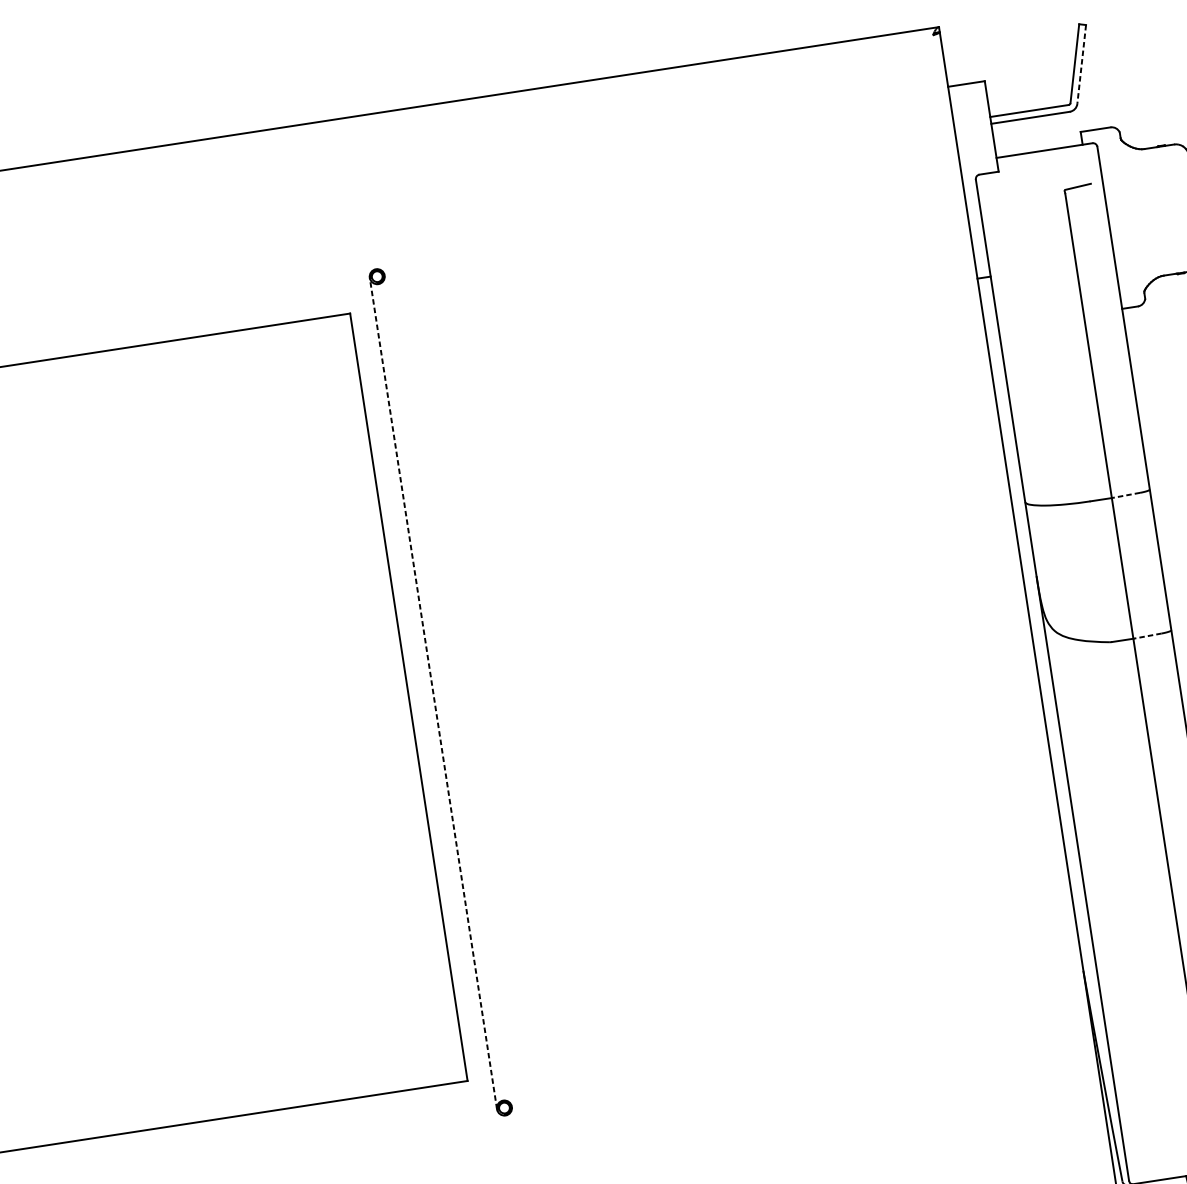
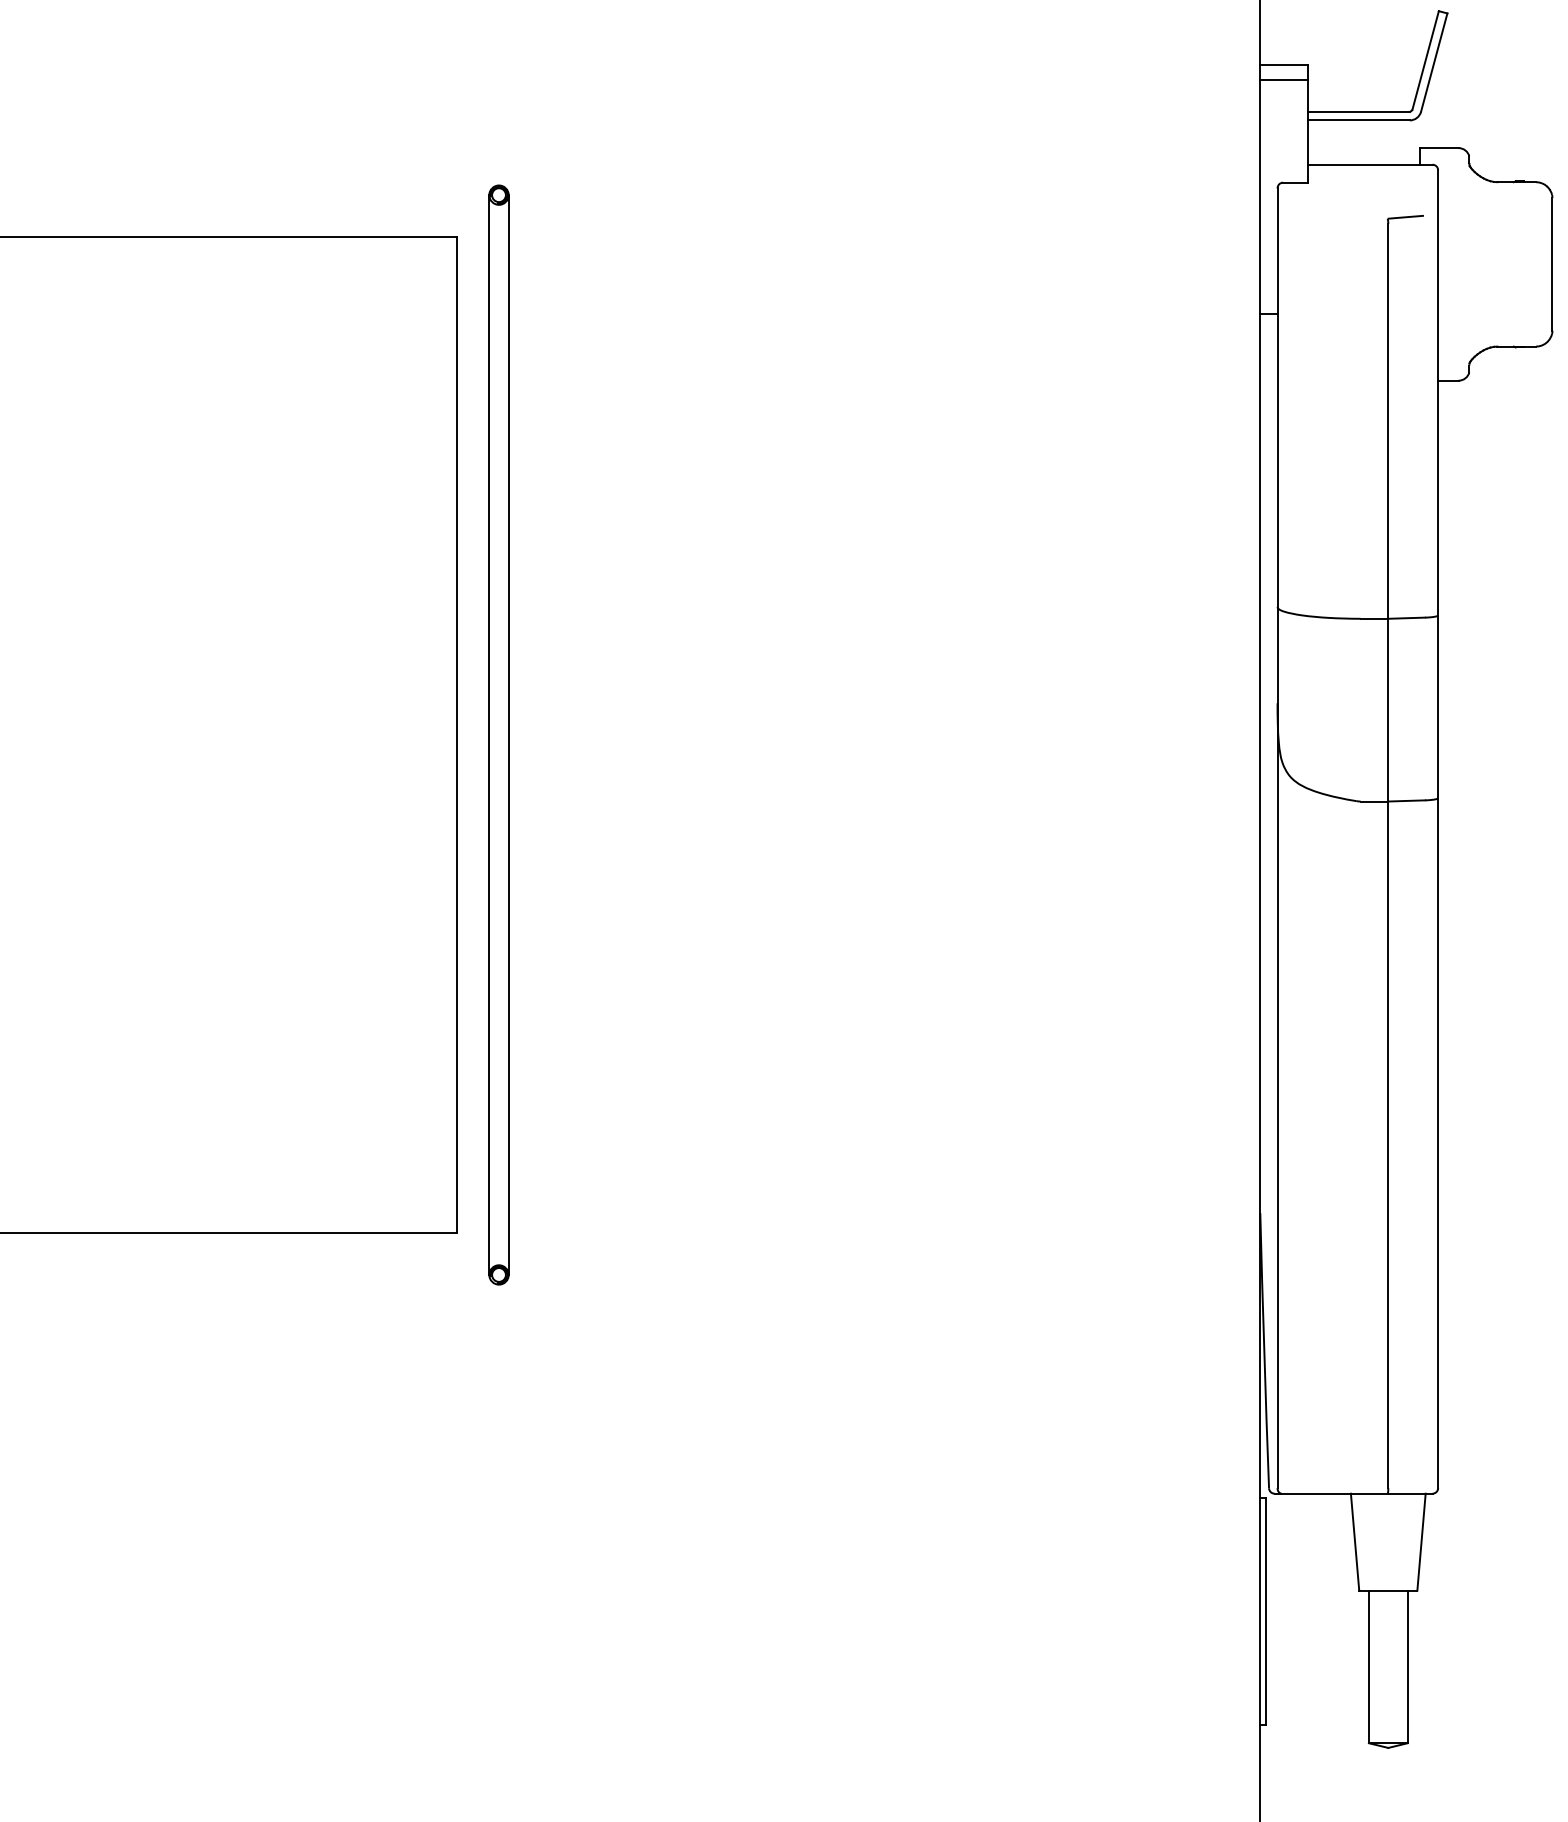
line: (1081, 64) -> (1434, 62), dashed -> solid
line: (968, 95) -> (1284, 80), added
line: (1125, 495) -> (1406, 618), dashed -> solid
line: (1147, 635) -> (1406, 800), dashed -> solid
line: (448, 690) -> (508, 734), added
line: (433, 693) -> (489, 735), dashed -> solid

